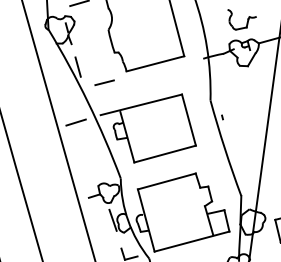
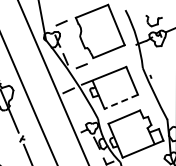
line: (163, 155) -> (120, 102), solid -> dashed

